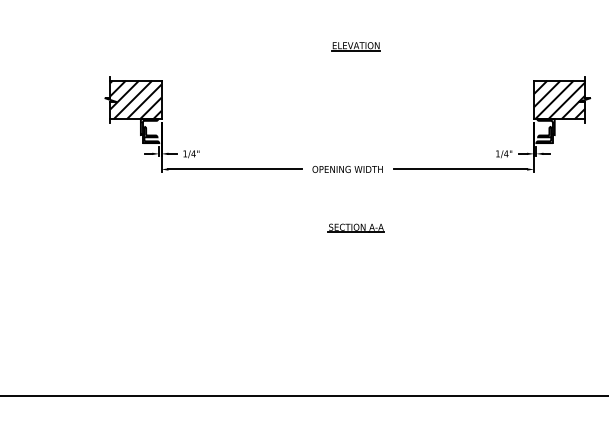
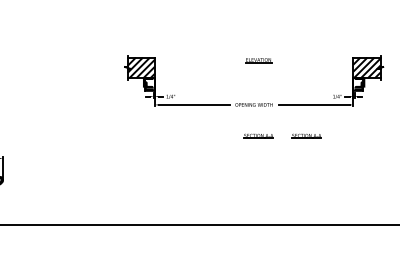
part: (356, 46) -> (258, 60), moved
part: (446, 226) -> (306, 135), added

